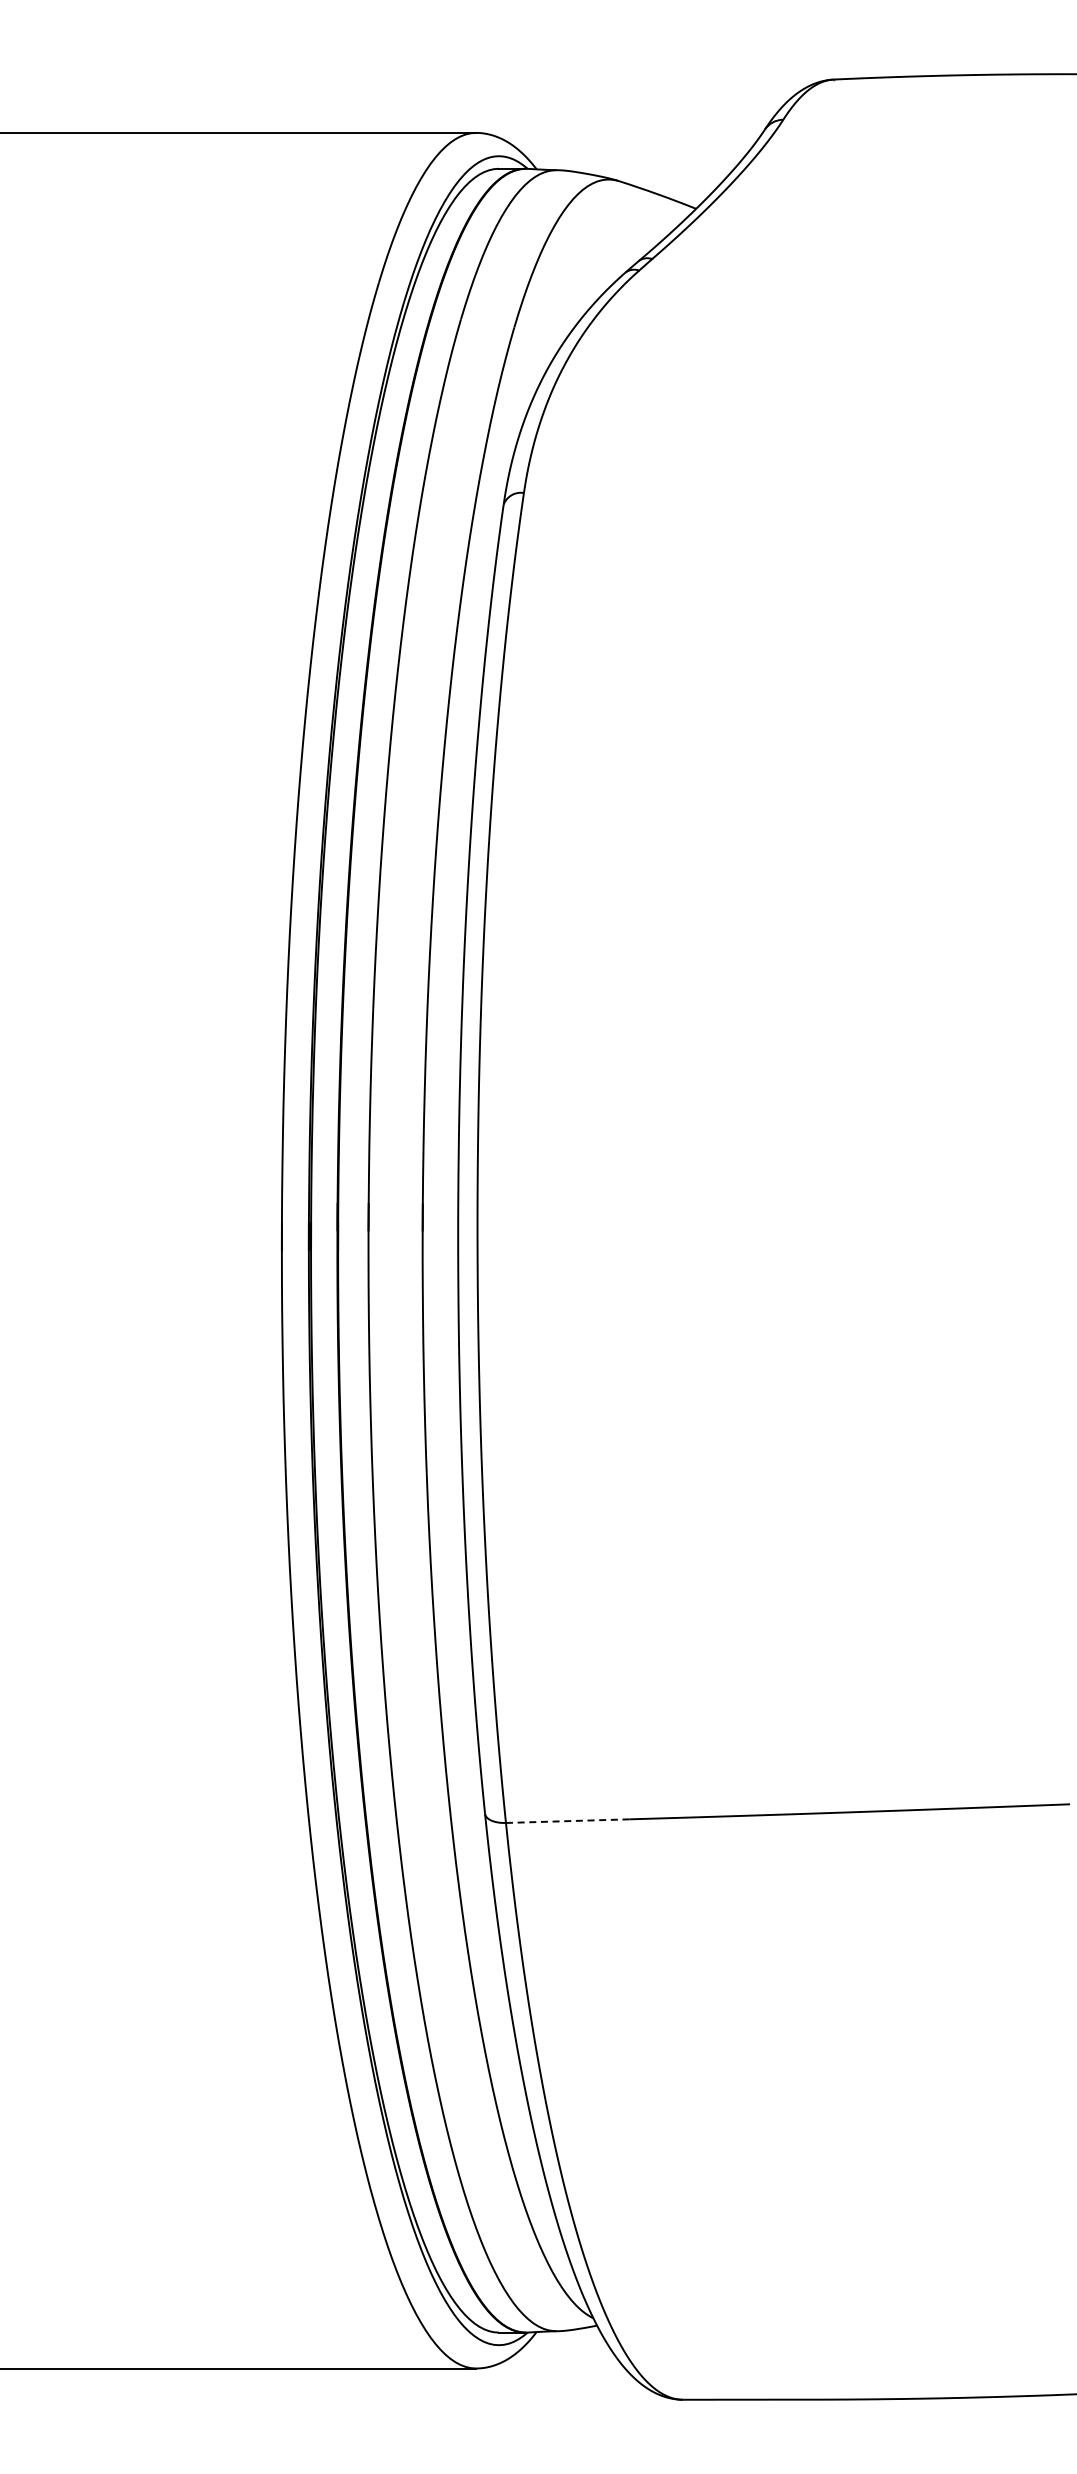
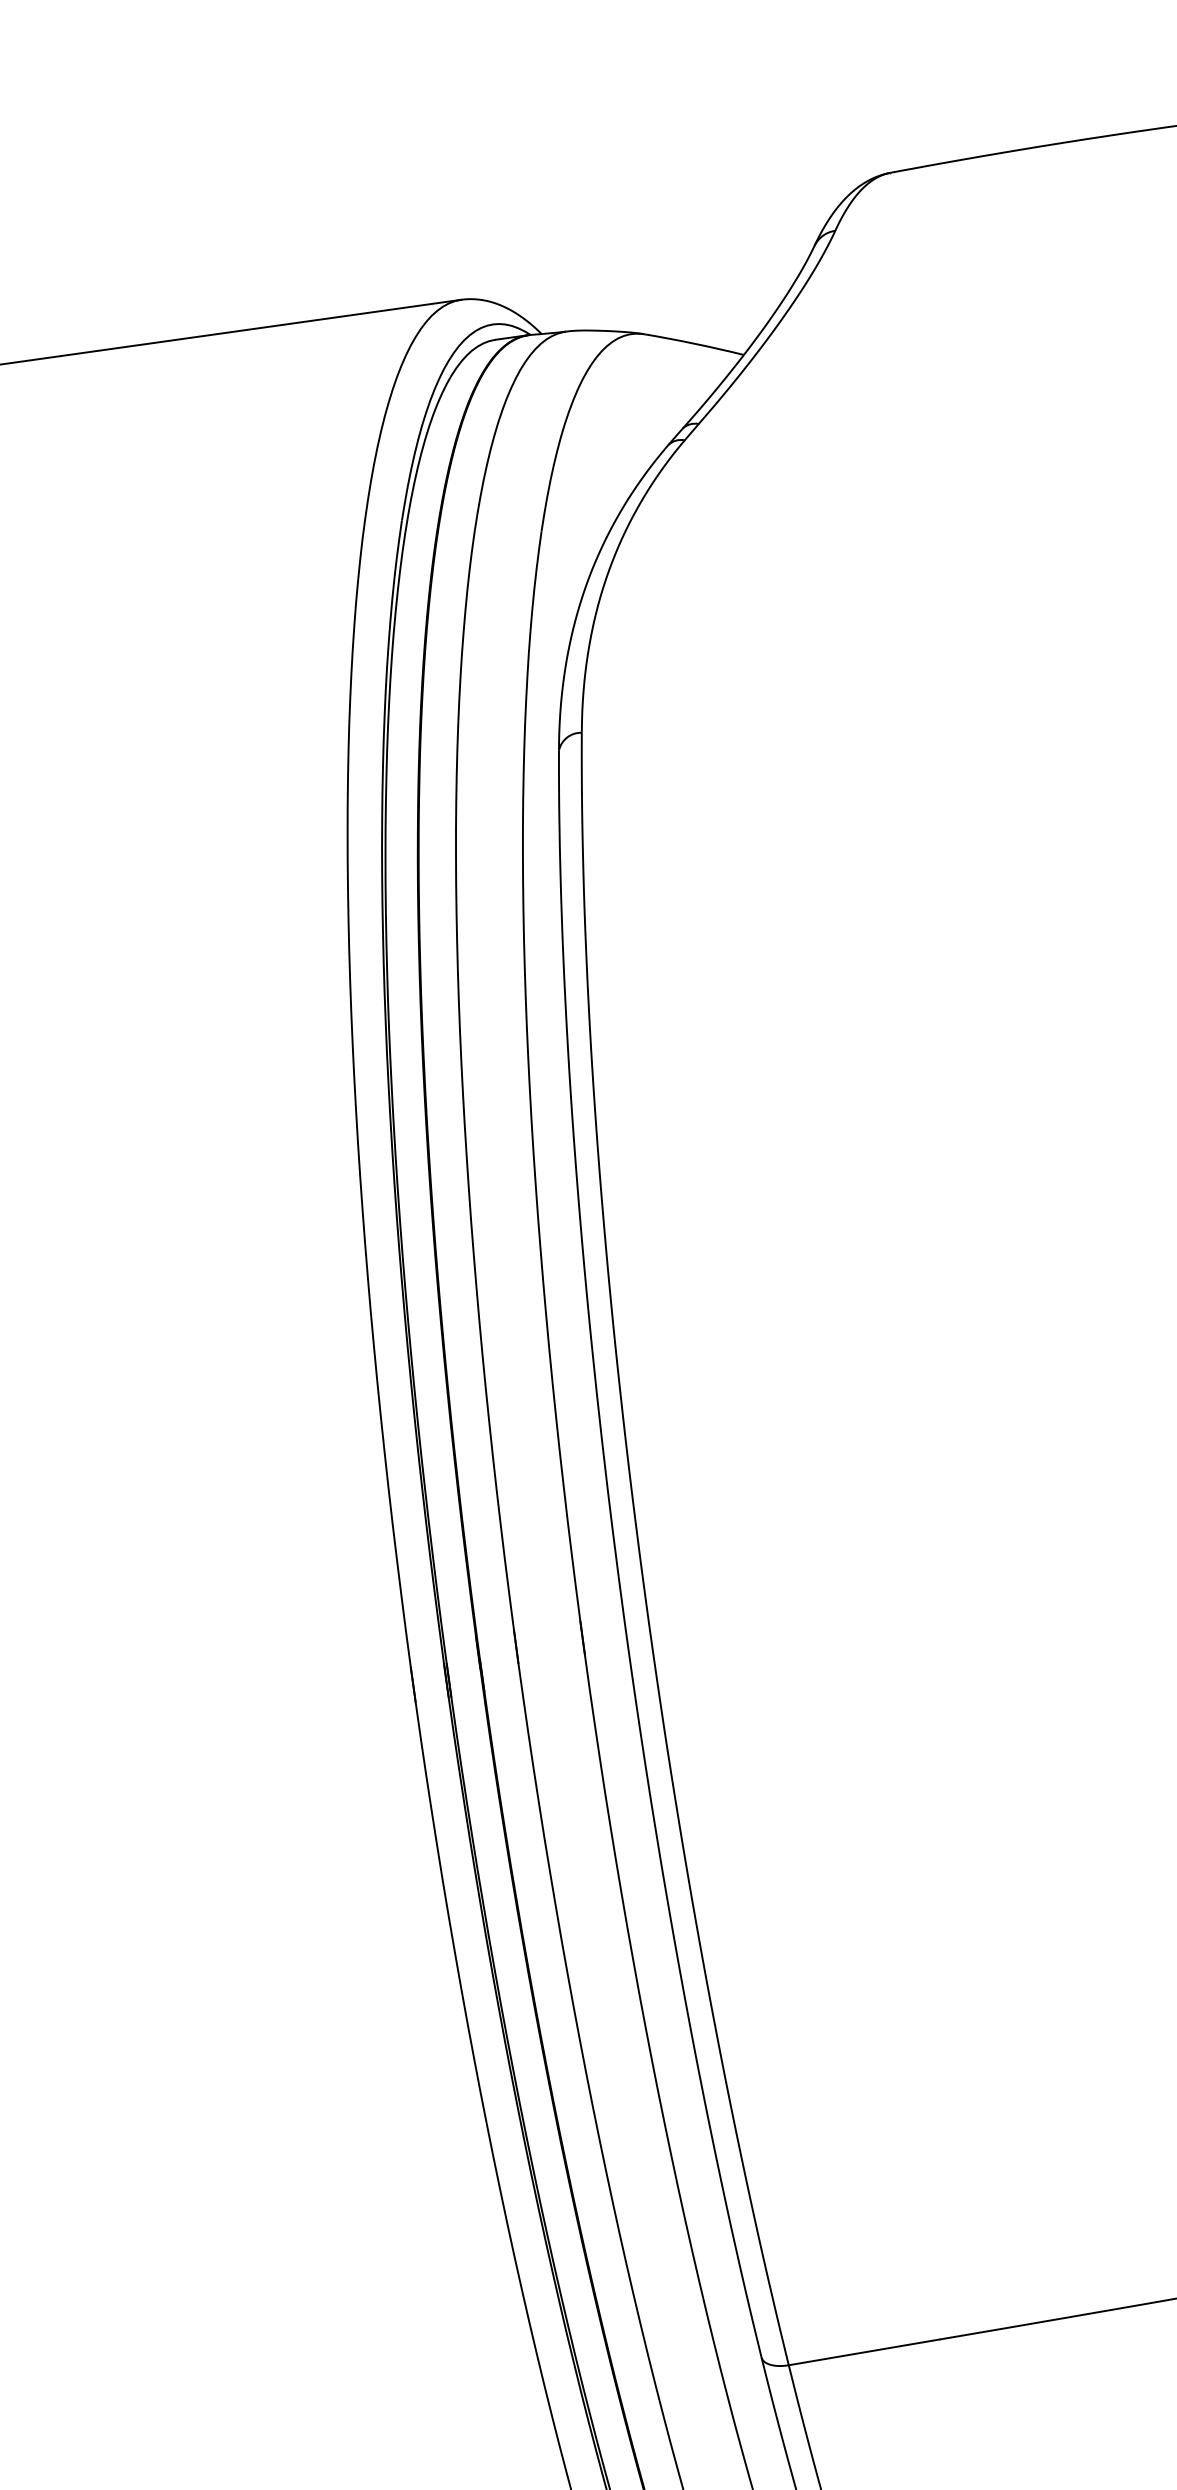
line: (567, 1821) -> (863, 2352), dashed -> solid

